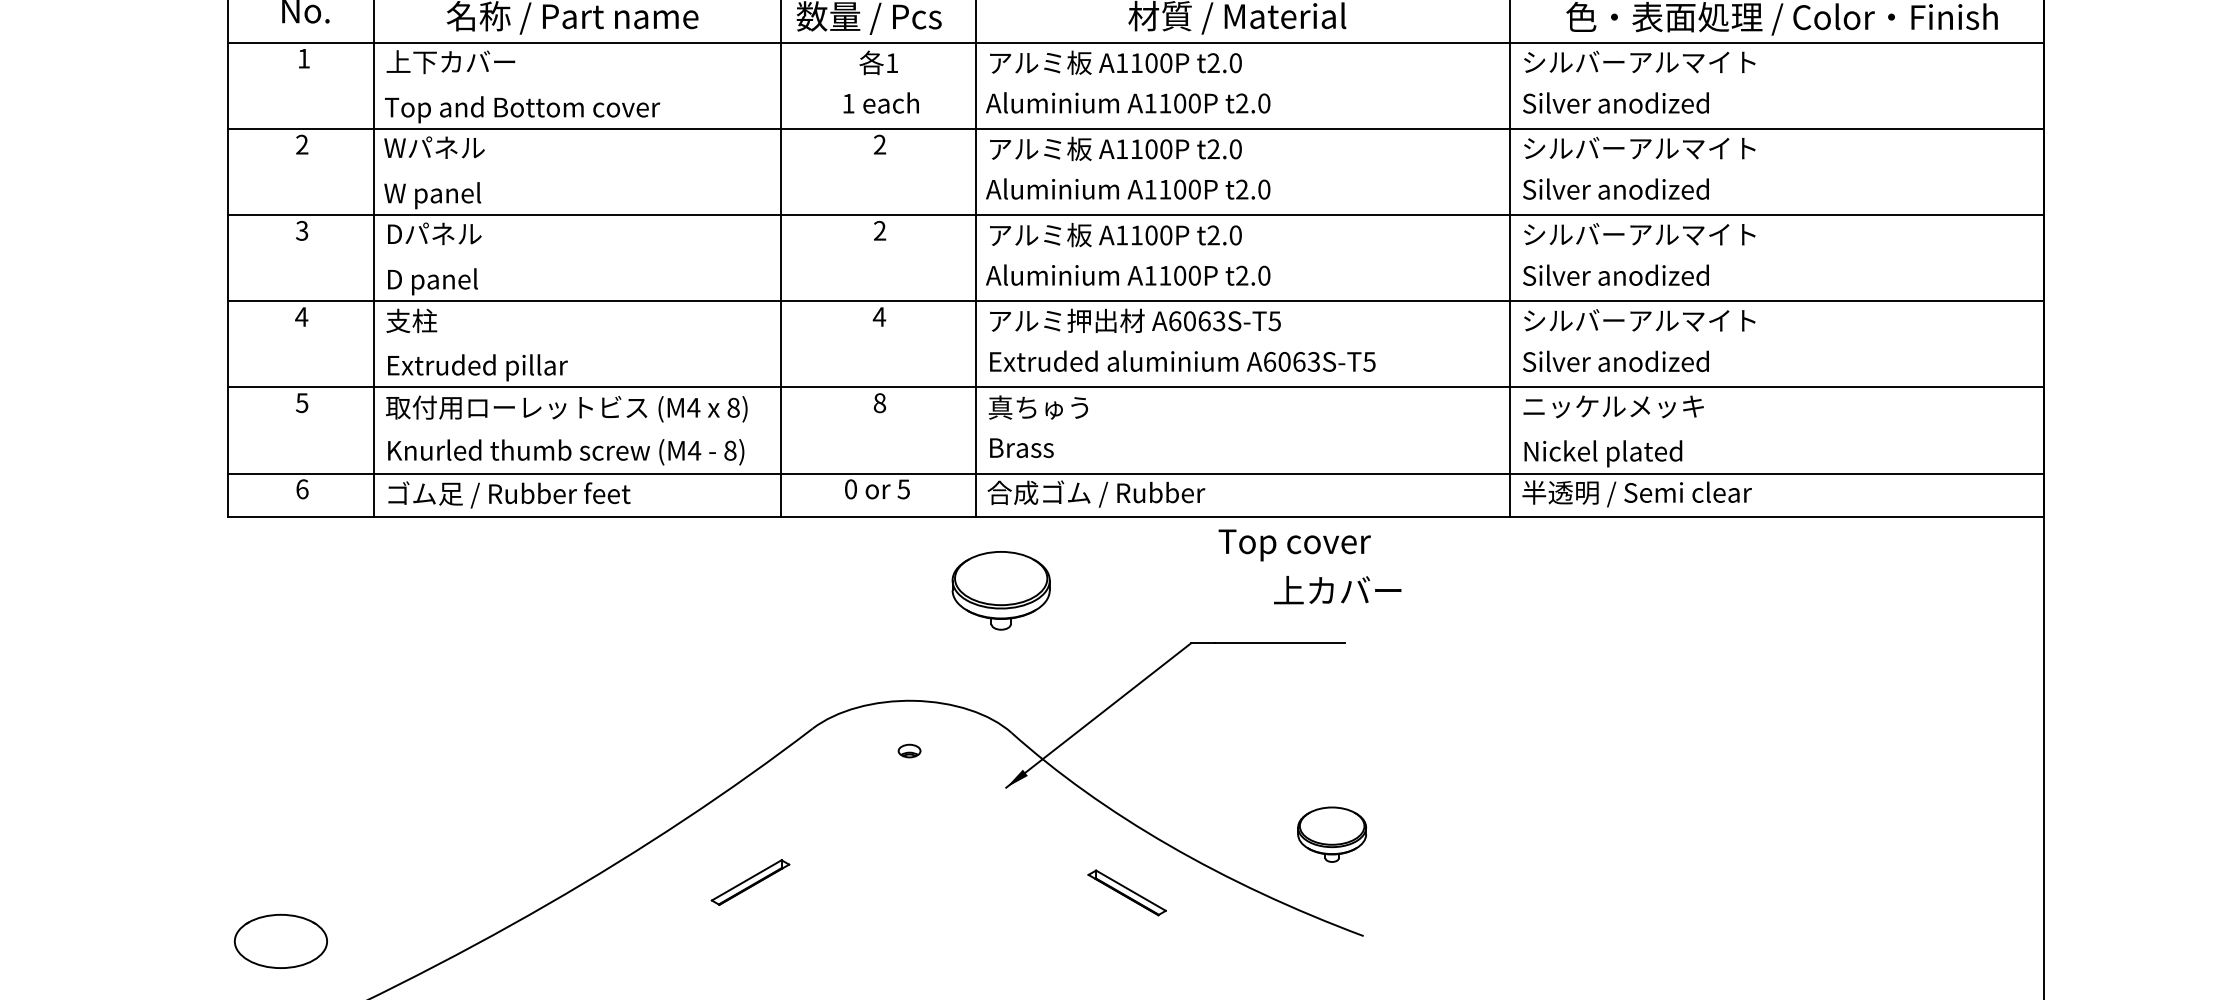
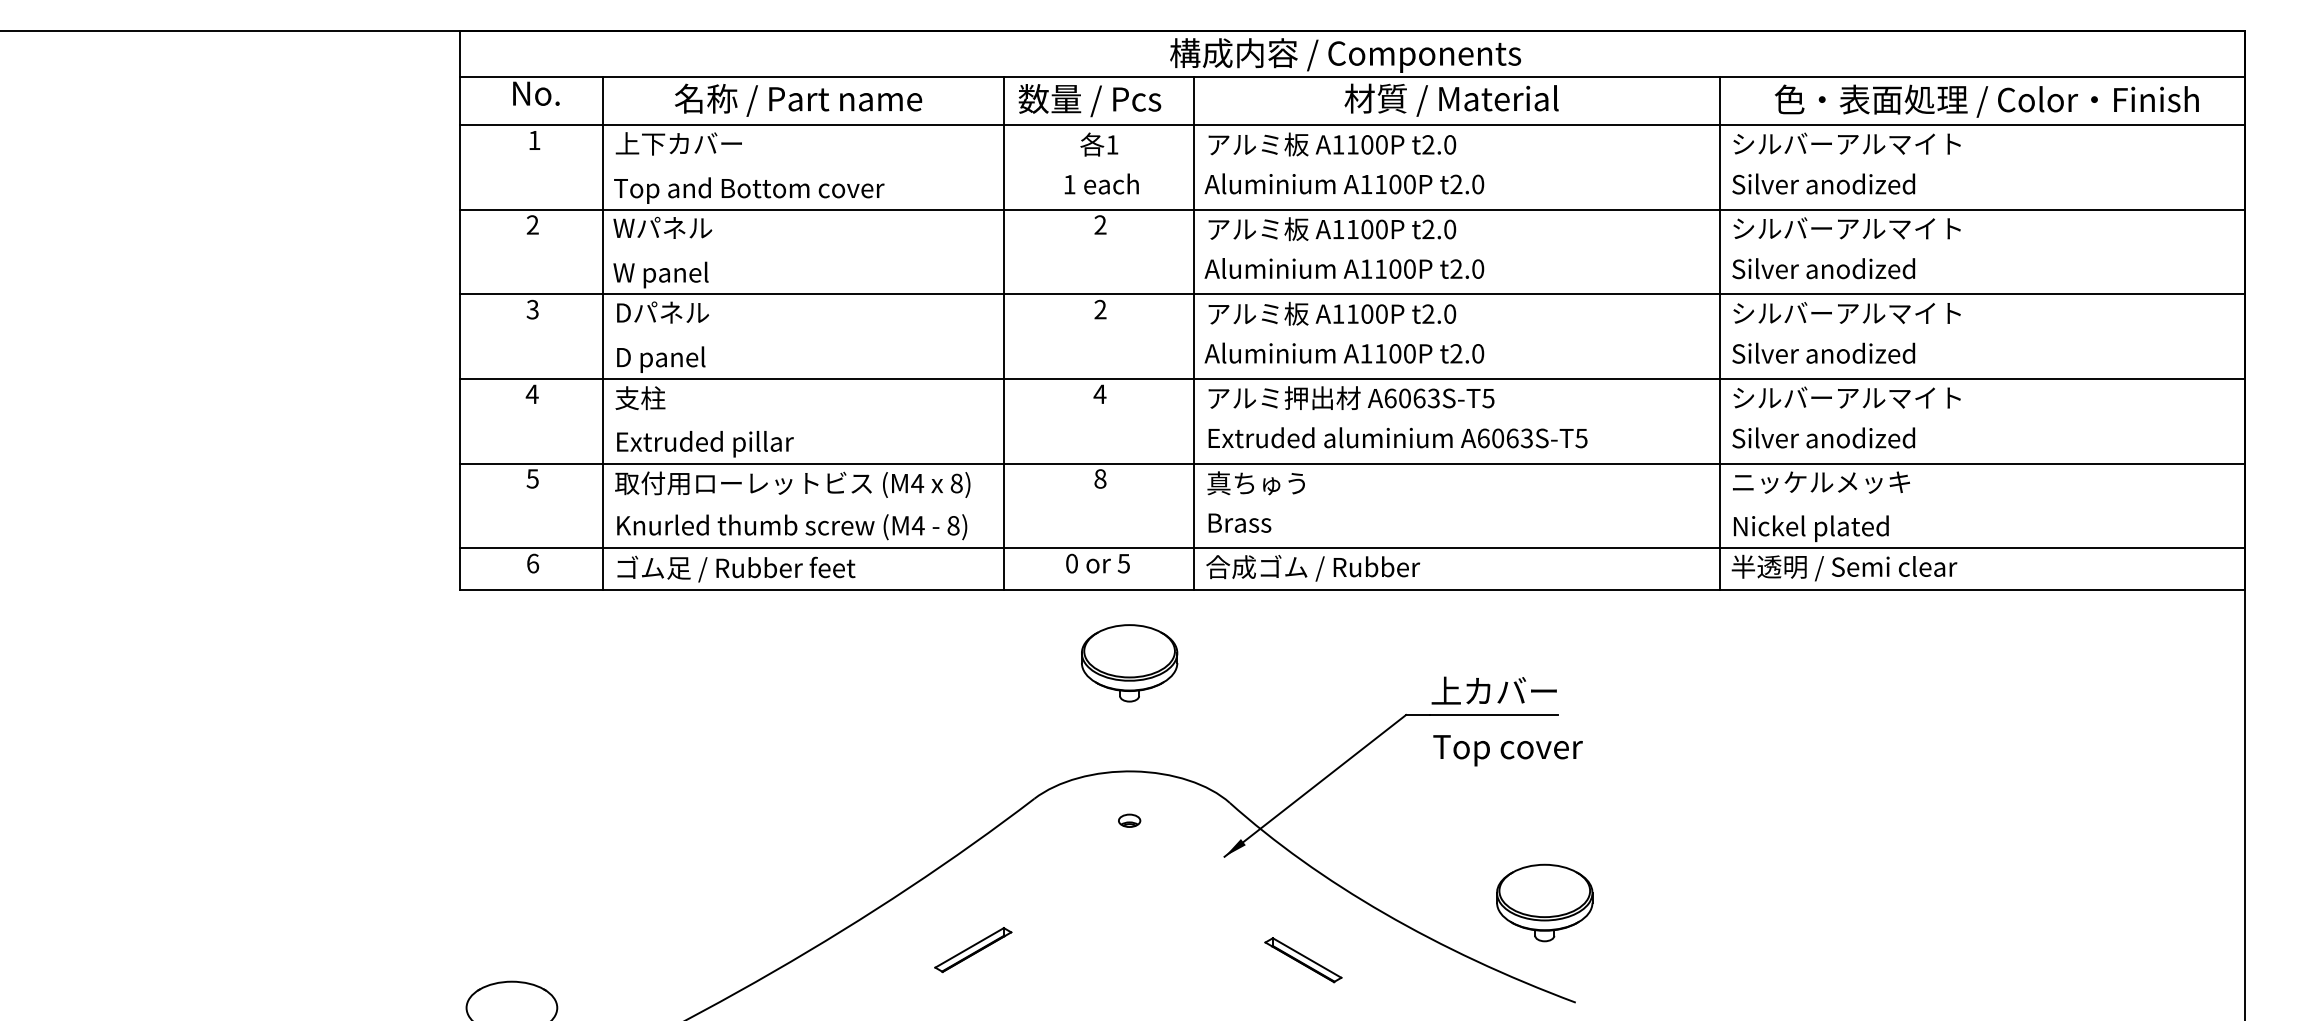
text: (1294, 545) -> (1507, 750), moved
text: (1336, 589) -> (1493, 690), moved
part: (1001, 590) -> (1129, 663), moved
part: (1331, 834) -> (1544, 902), size x1.43
part: (1127, 893) -> (1303, 960), moved

